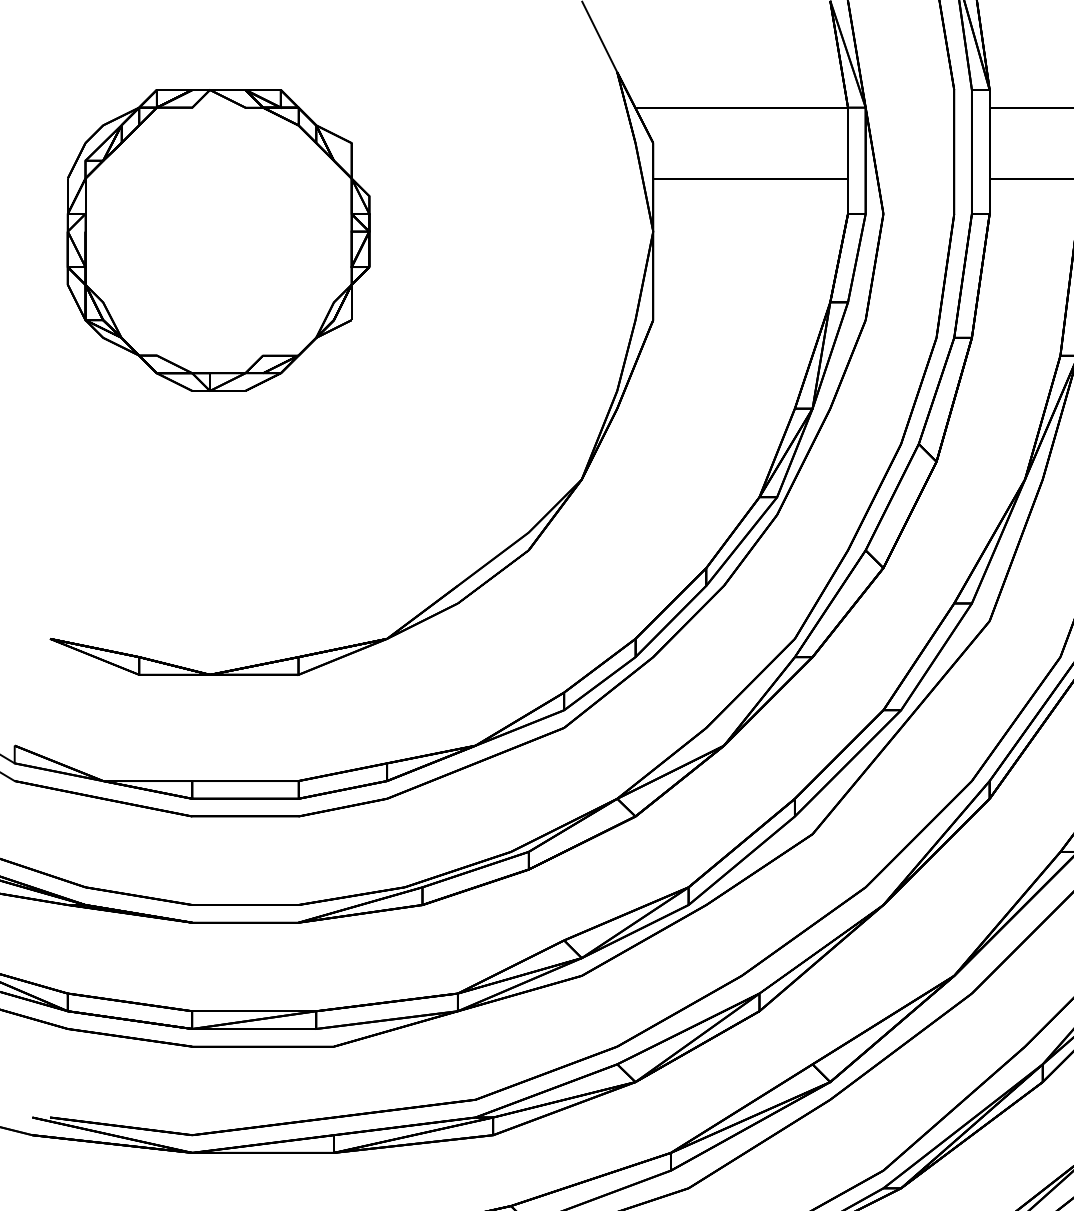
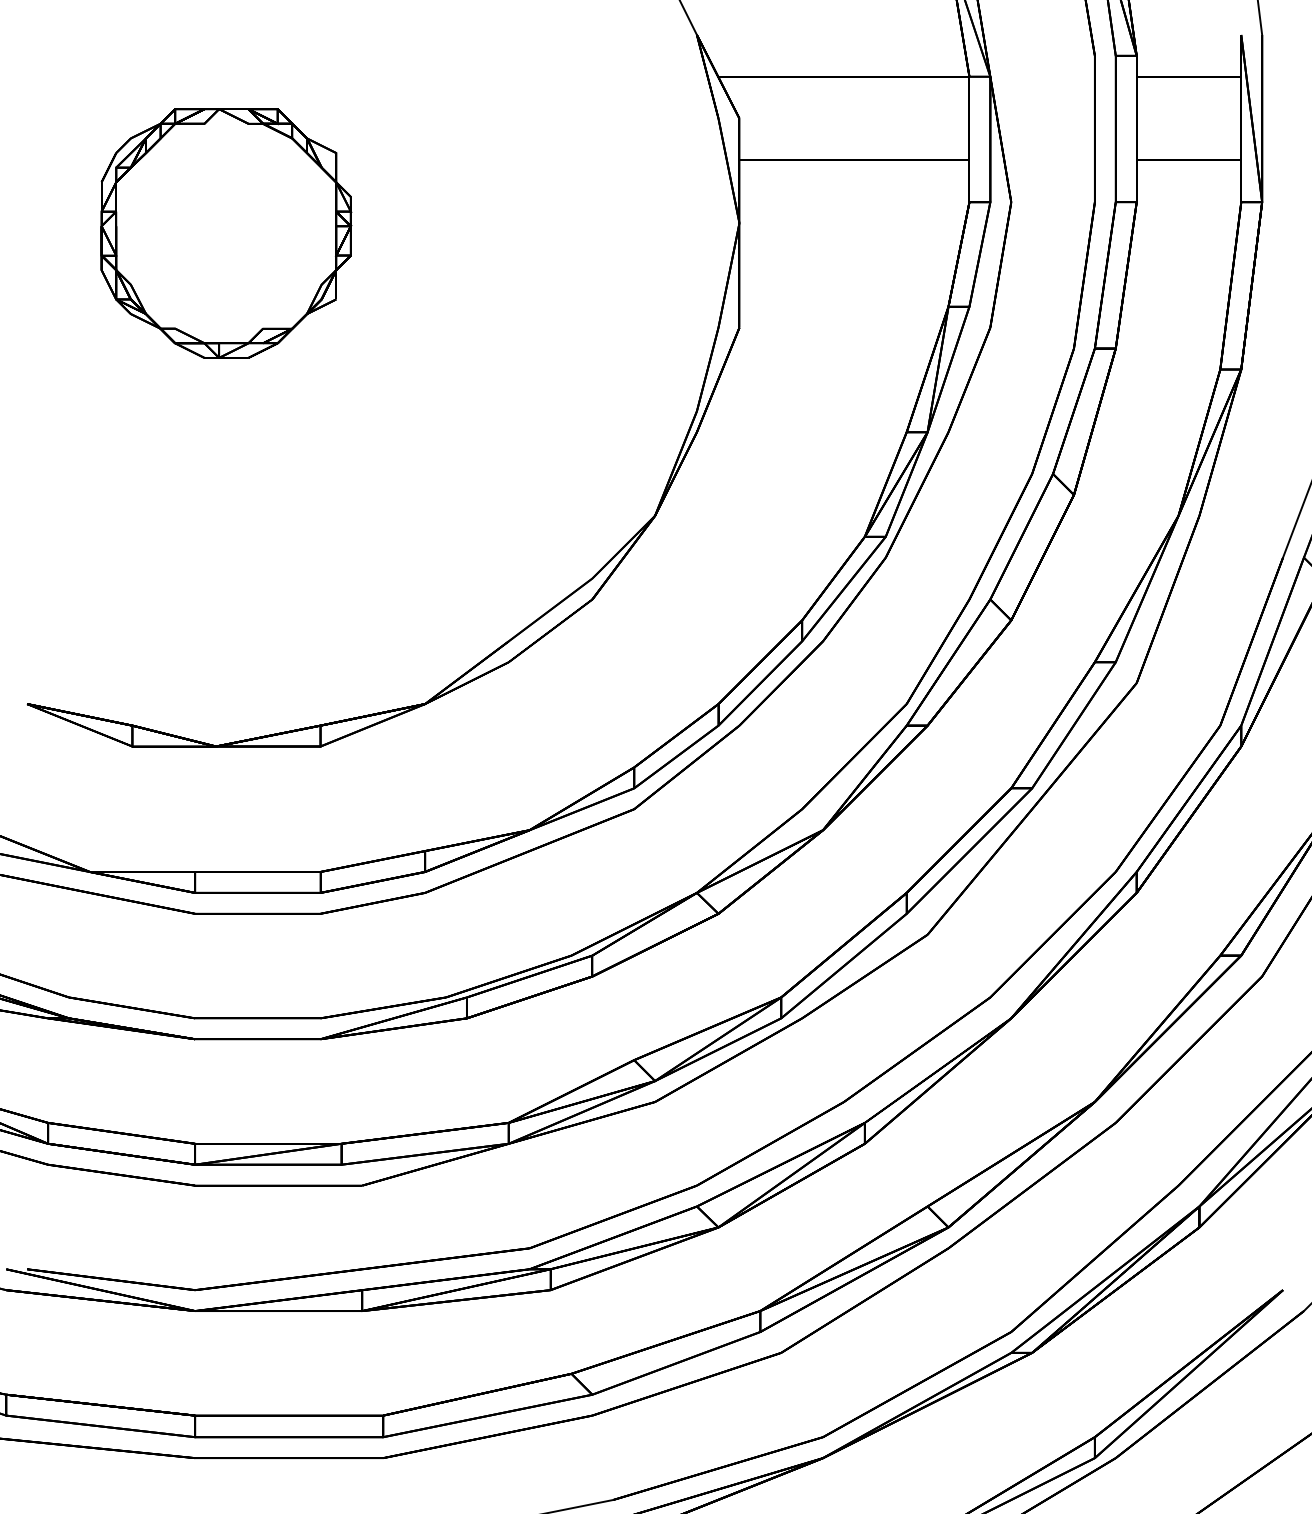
part: (218, 240) -> (226, 233), size x0.7

